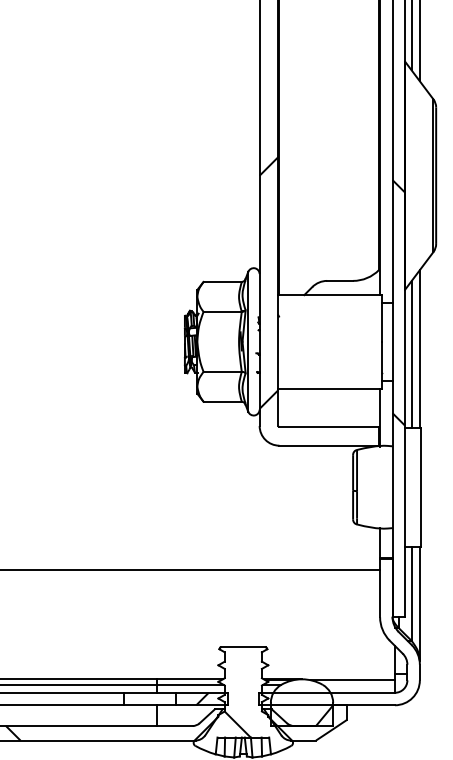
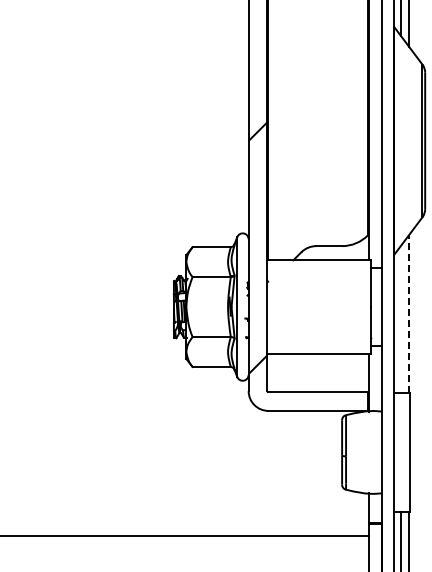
hatch: (398, 302) -> (387, 267), removed
line: (419, 348) -> (408, 313), solid -> dashed
line: (411, 354) -> (400, 319), removed

